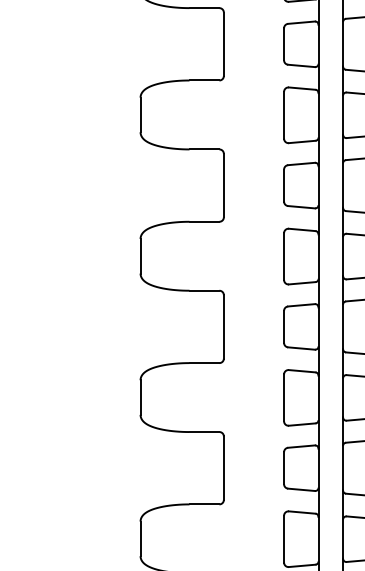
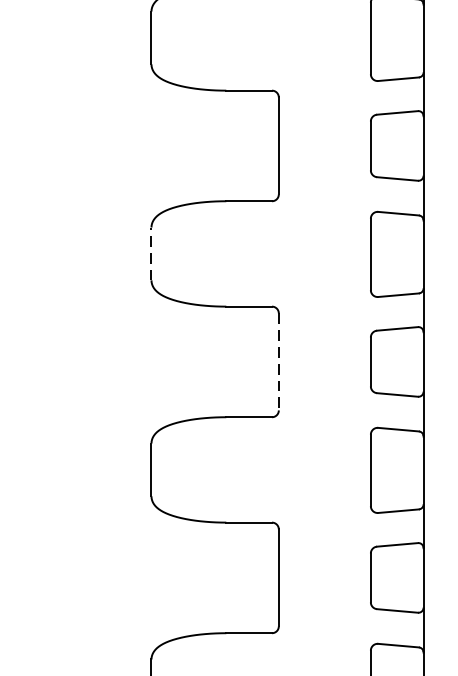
line: (140, 255) -> (151, 252), solid -> dashed
line: (223, 326) -> (278, 361), solid -> dashed

